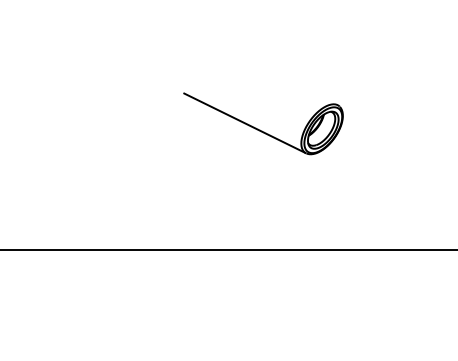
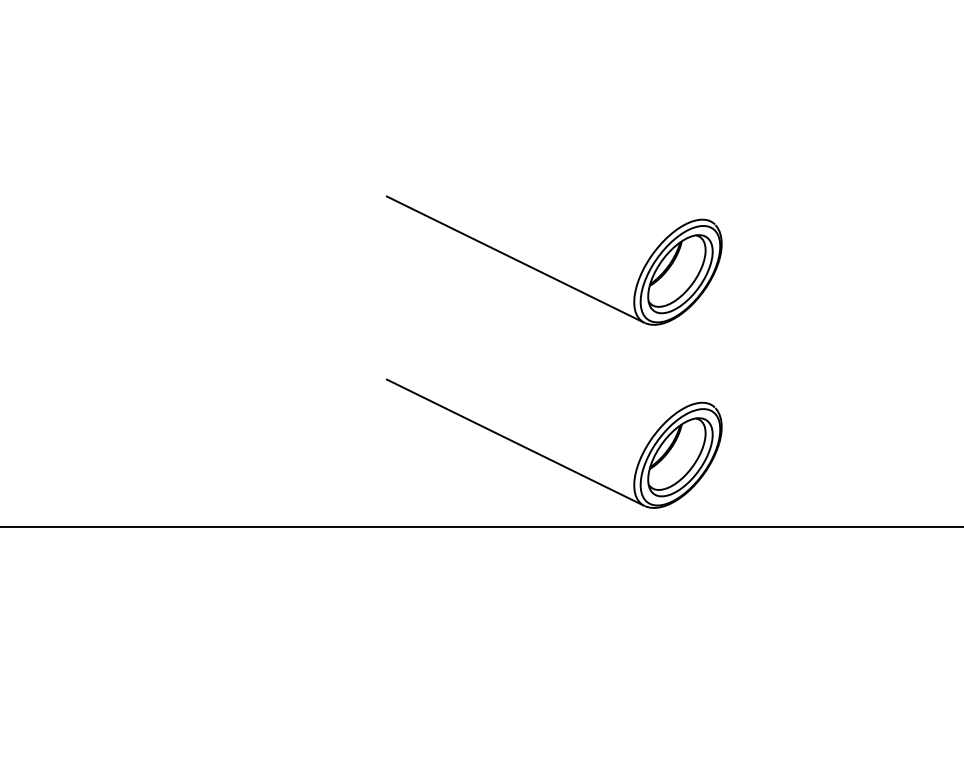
part: (260, 216) -> (548, 455), added

